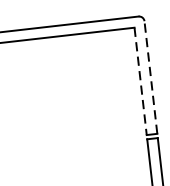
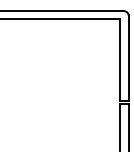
line: (150, 77) -> (128, 58), dashed -> solid
line: (140, 81) -> (120, 60), dashed -> solid

